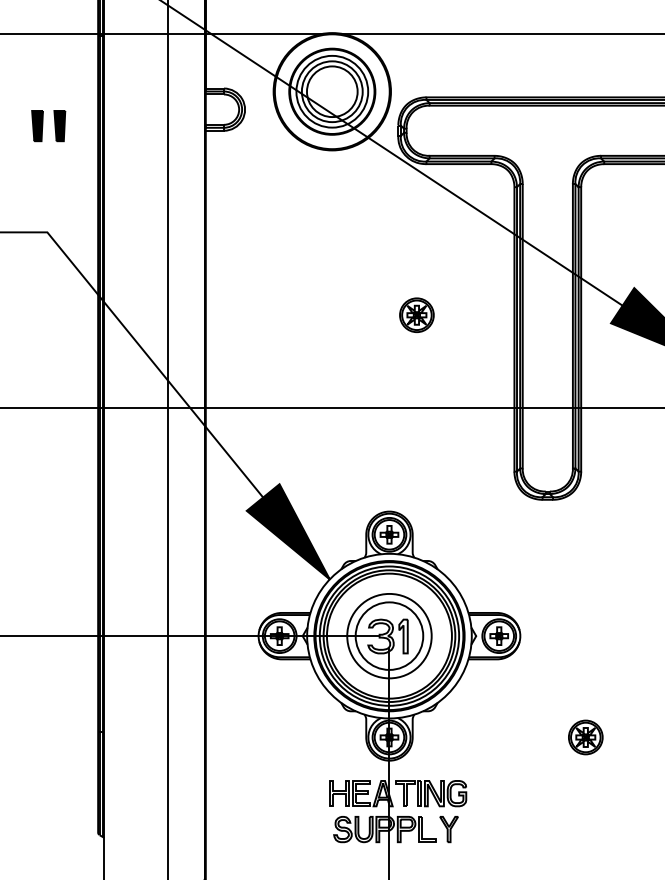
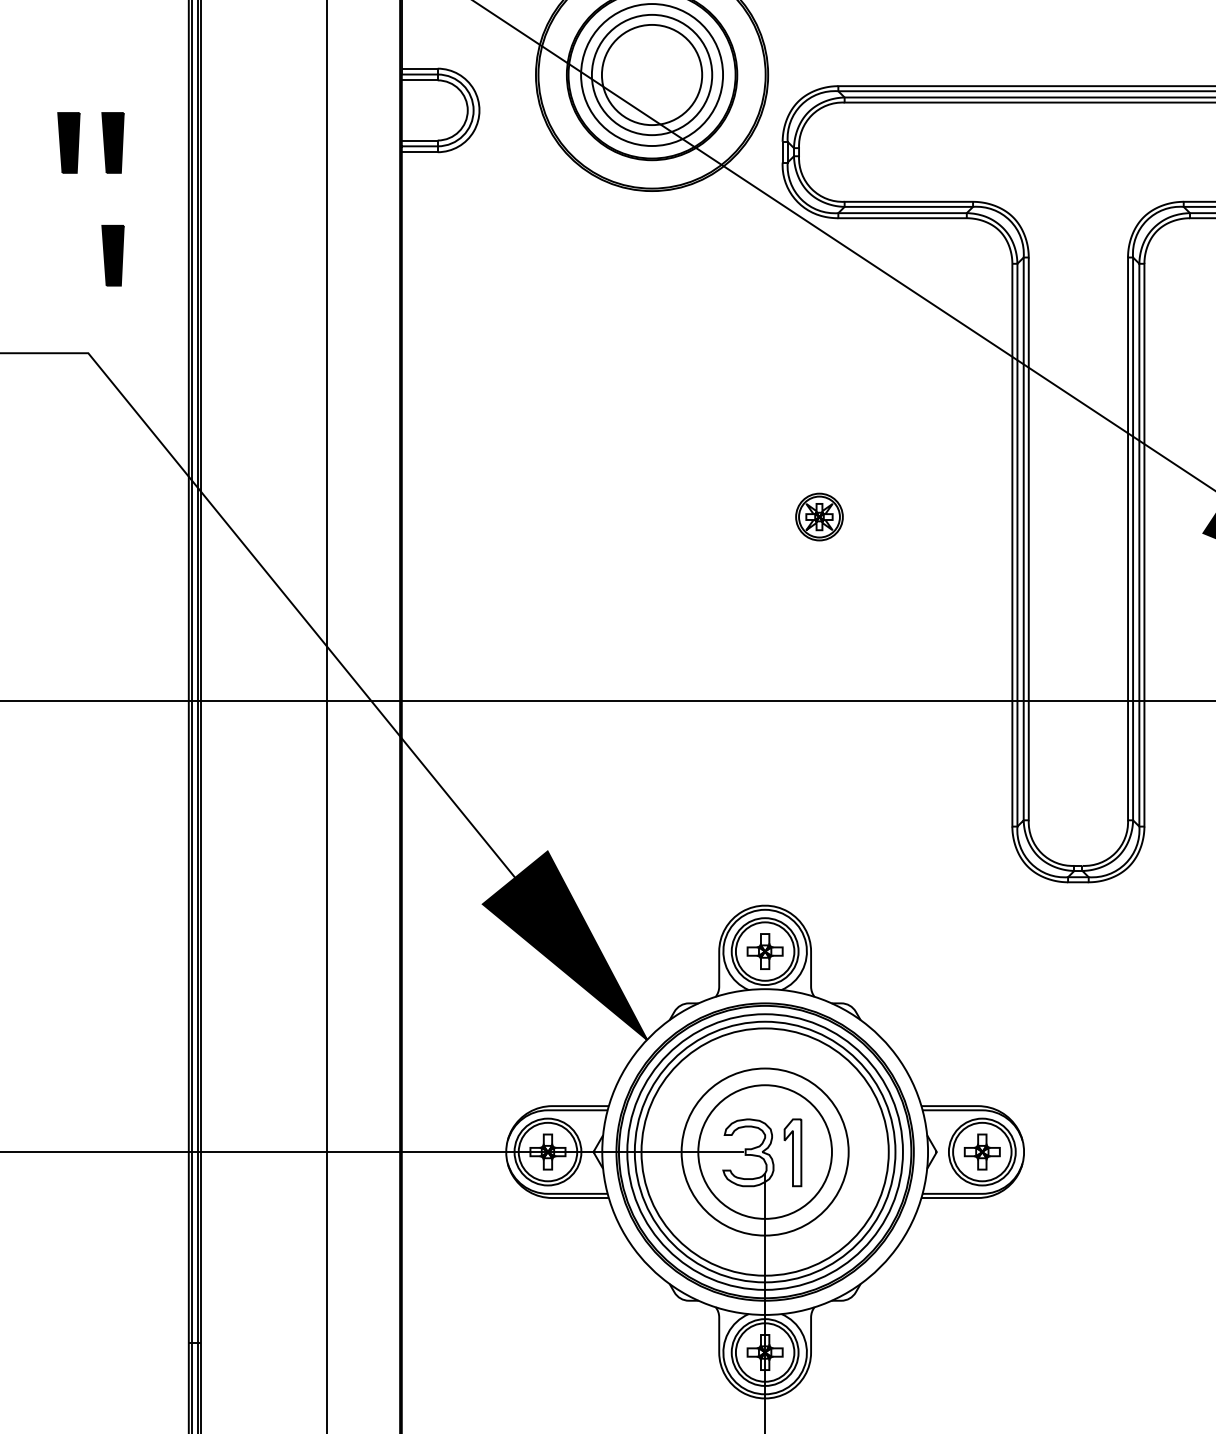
part: (59, 183) -> (112, 256), added
part: (416, 314) -> (818, 515), size x0.7
part: (585, 737) -> (1152, 1352), removed

